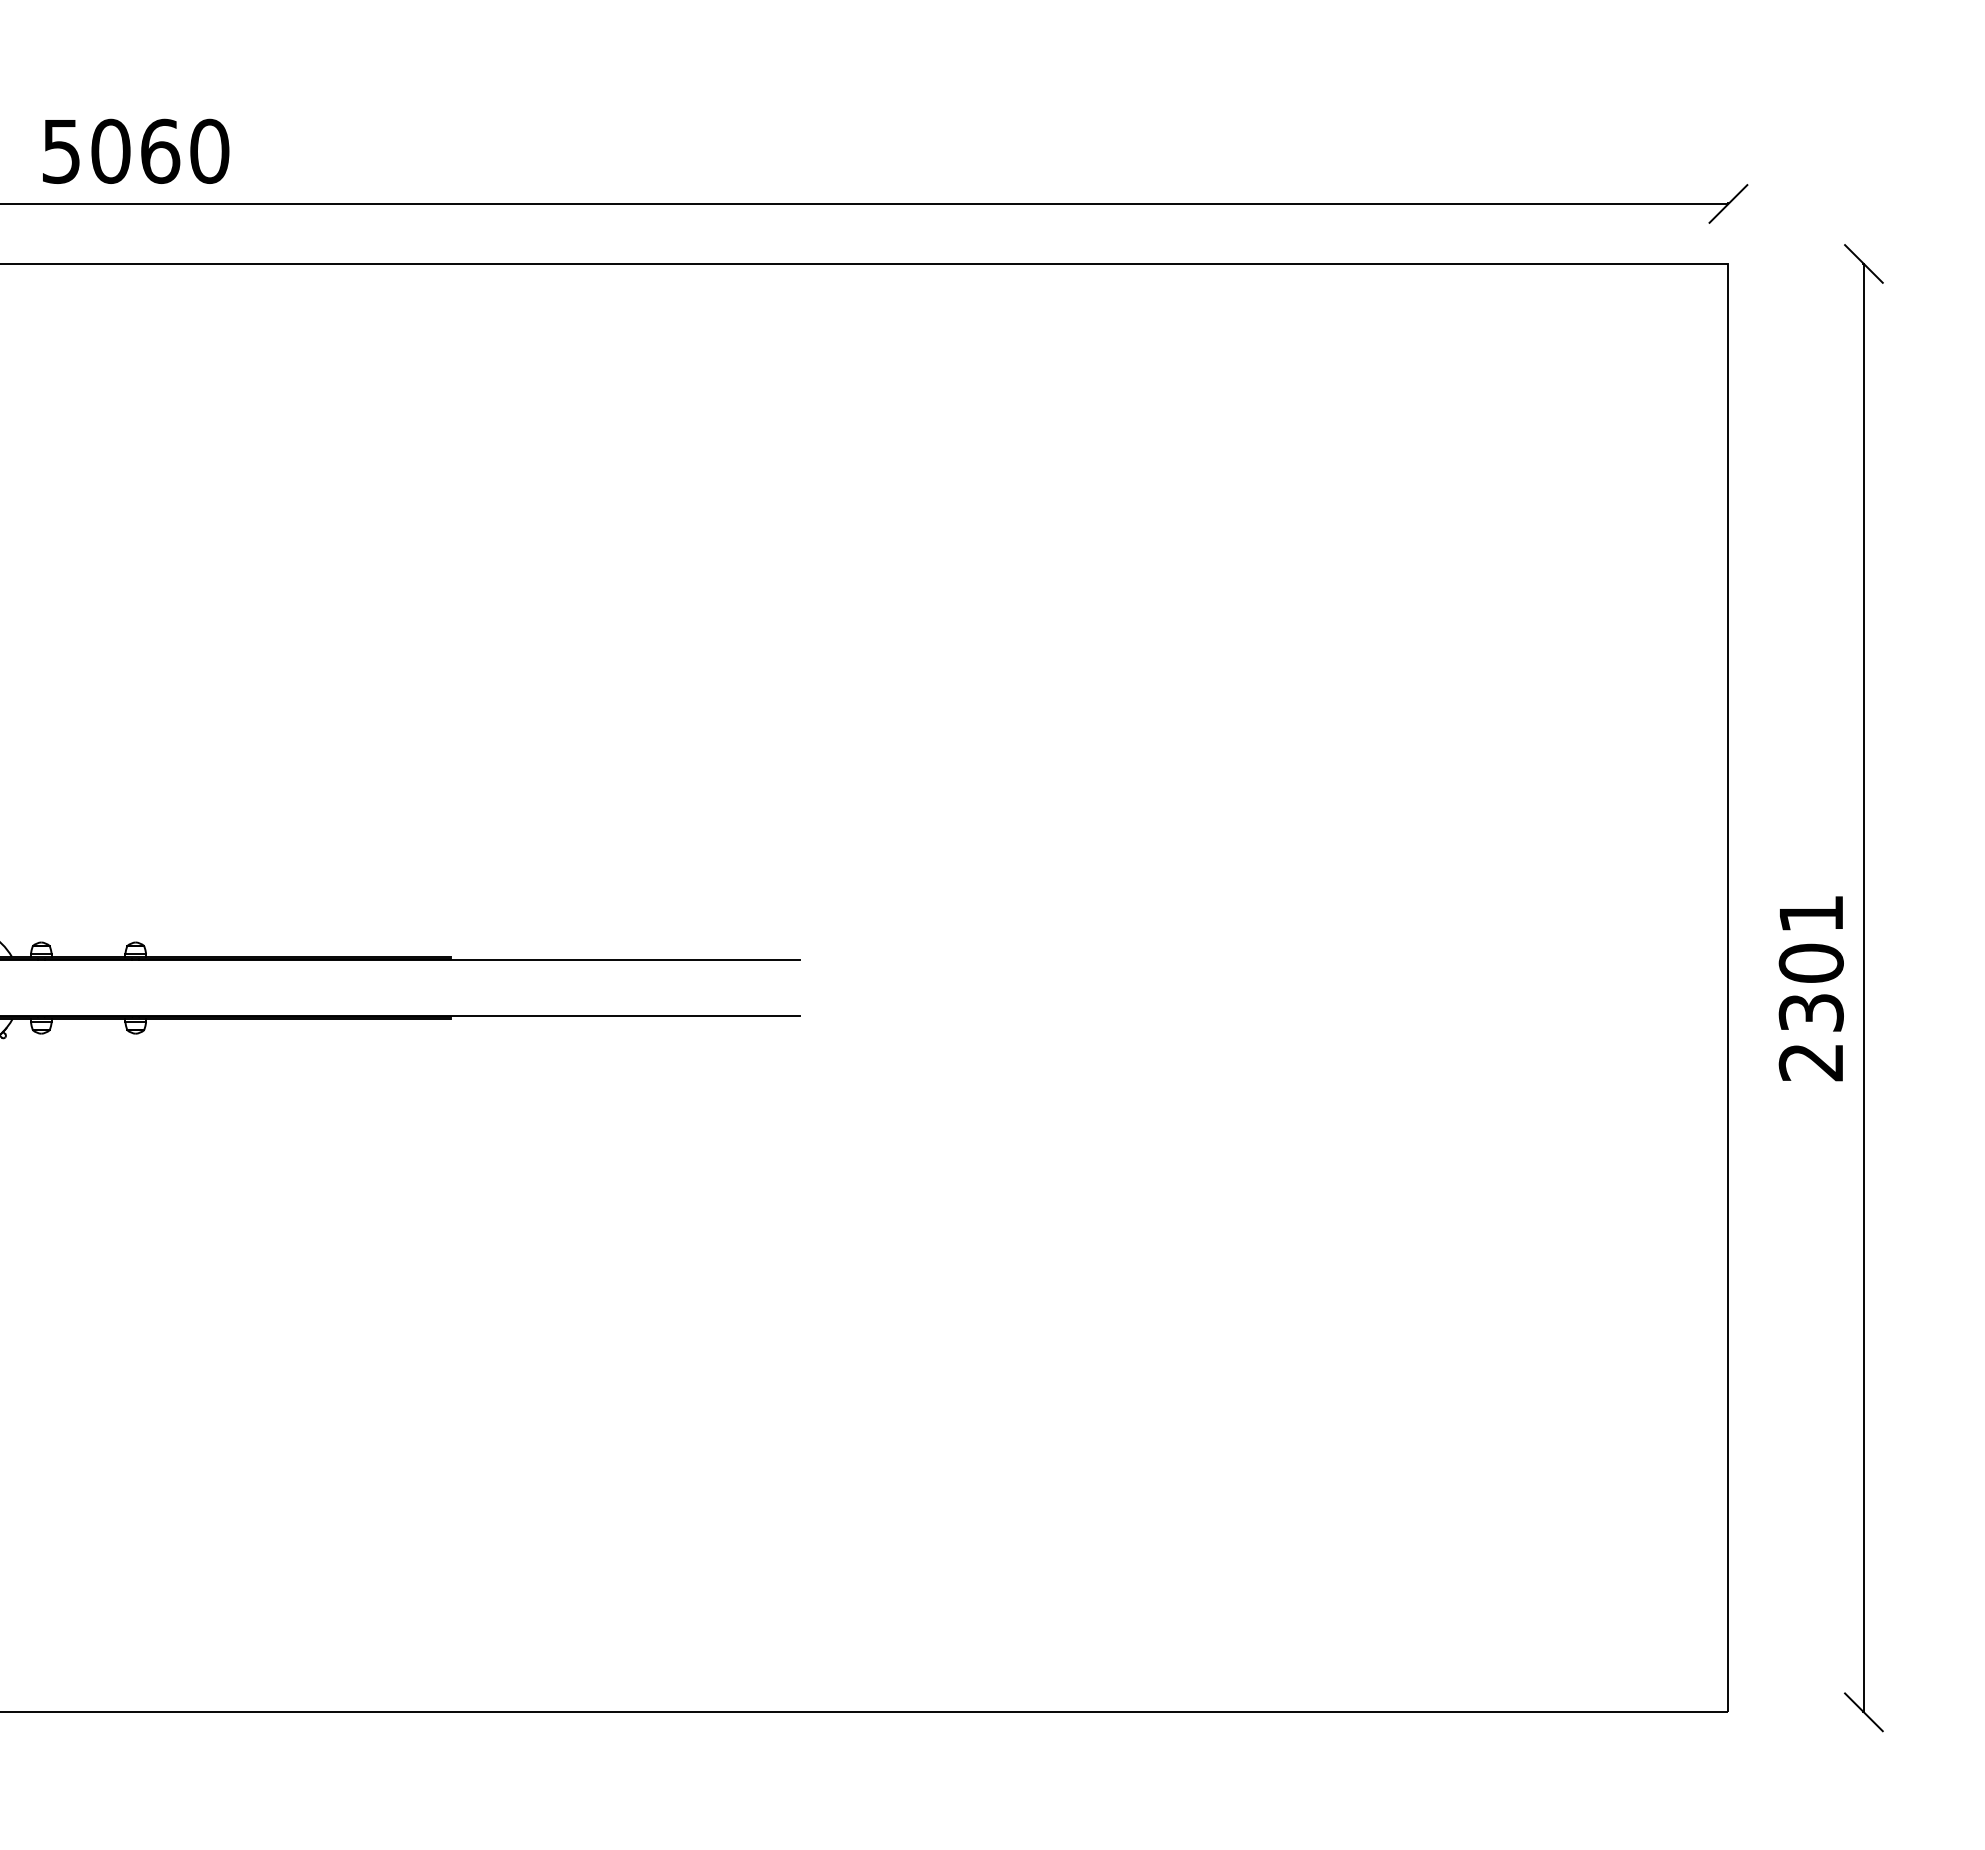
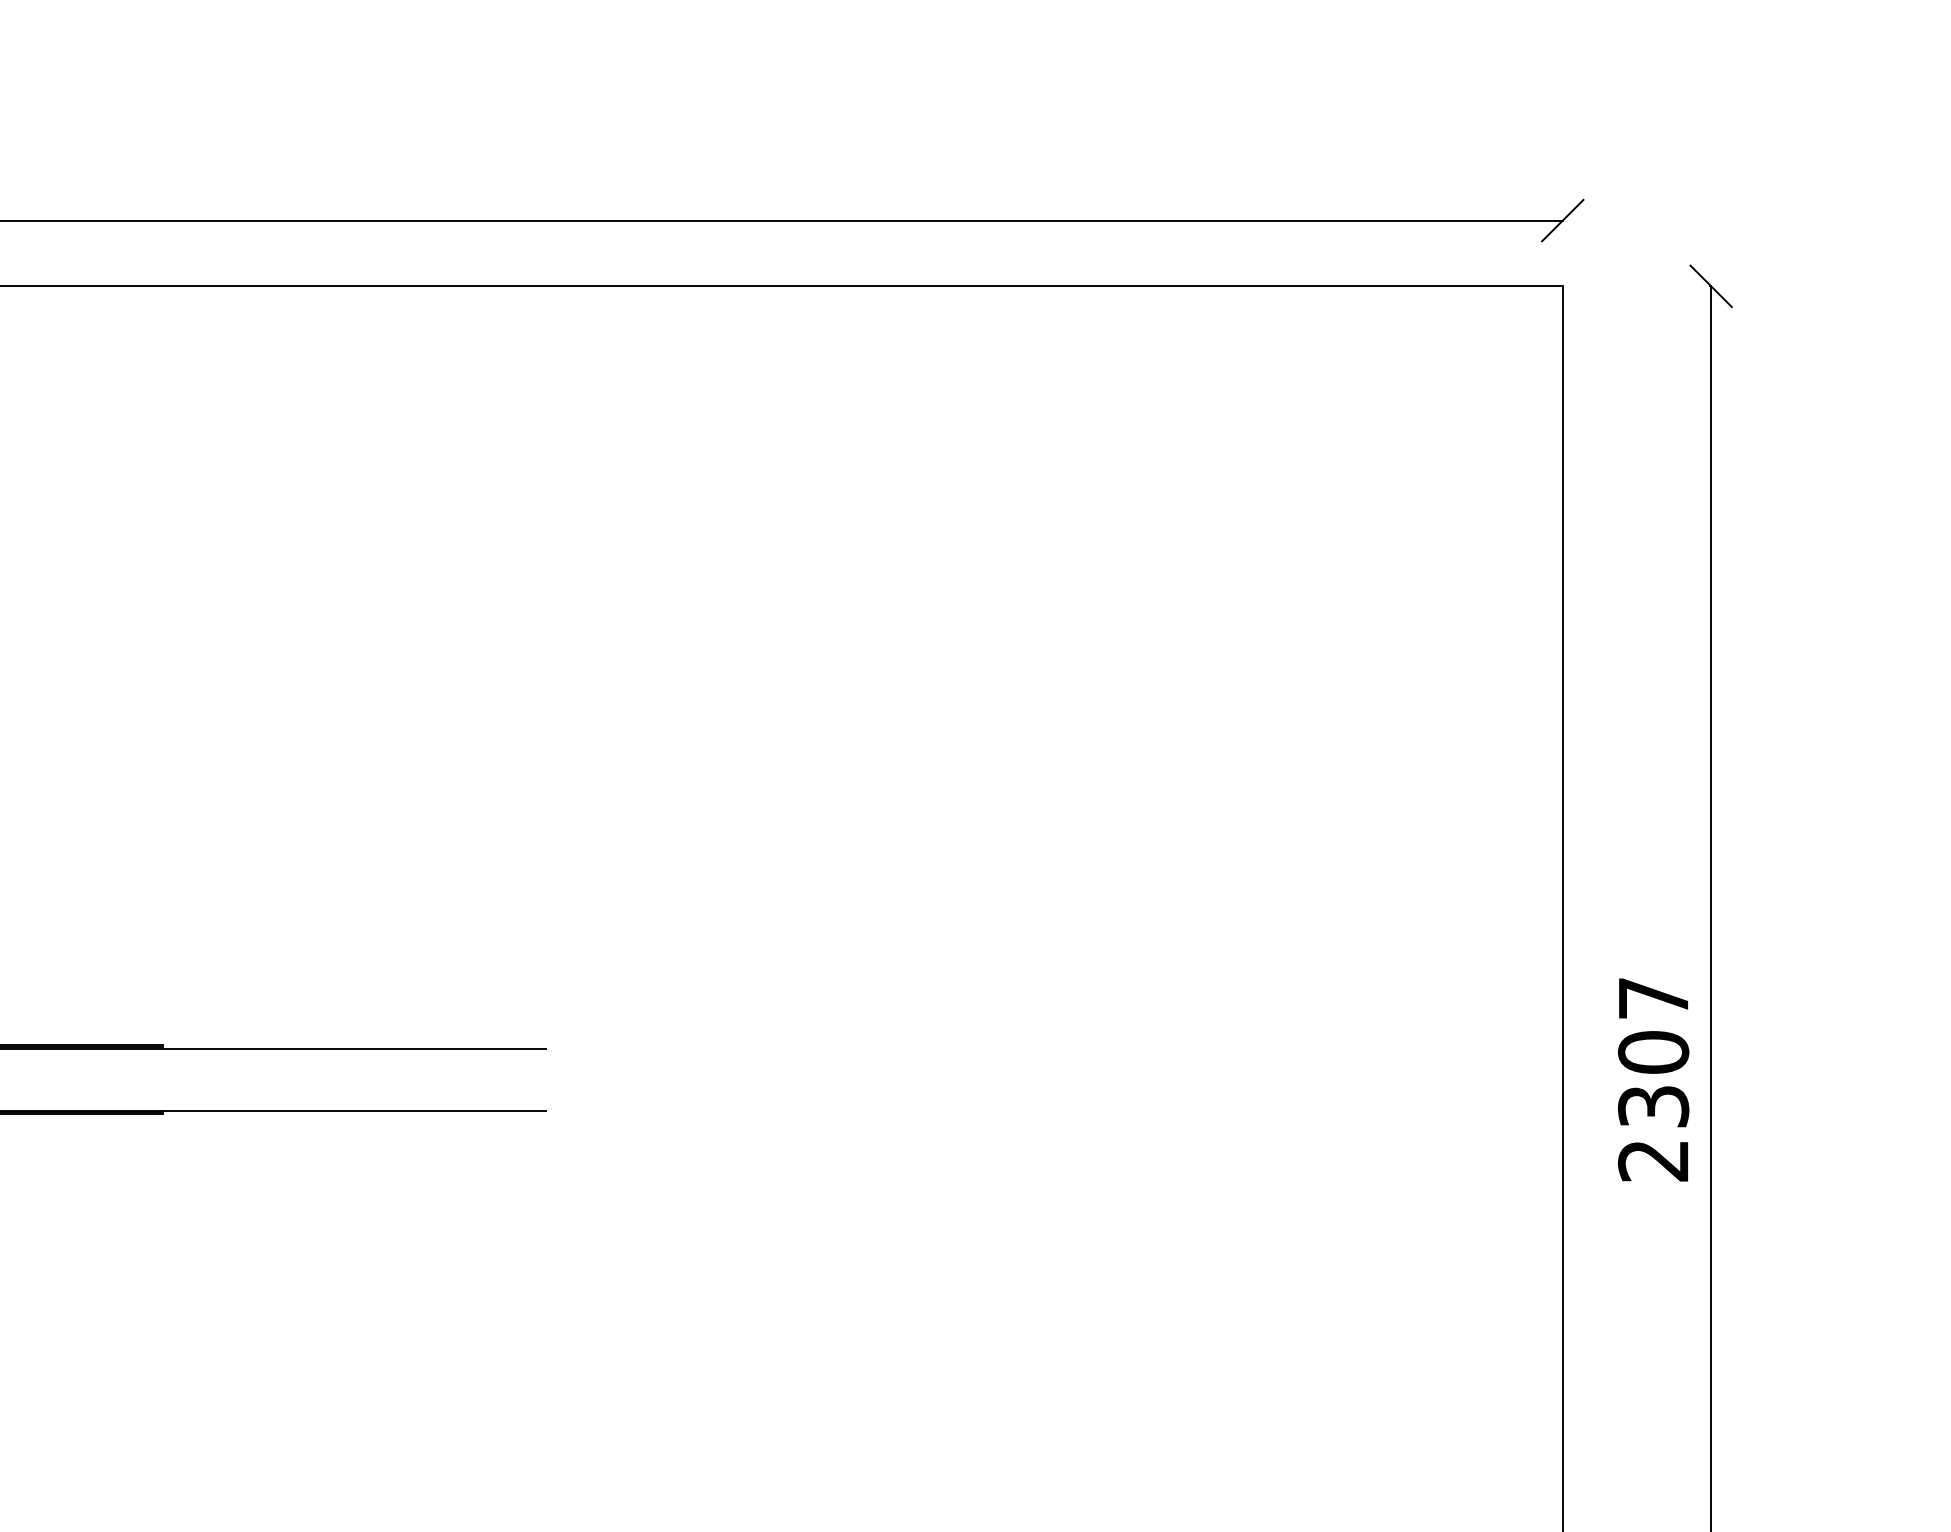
text: (1810, 913) -> (1652, 997), 2301 -> 2307

